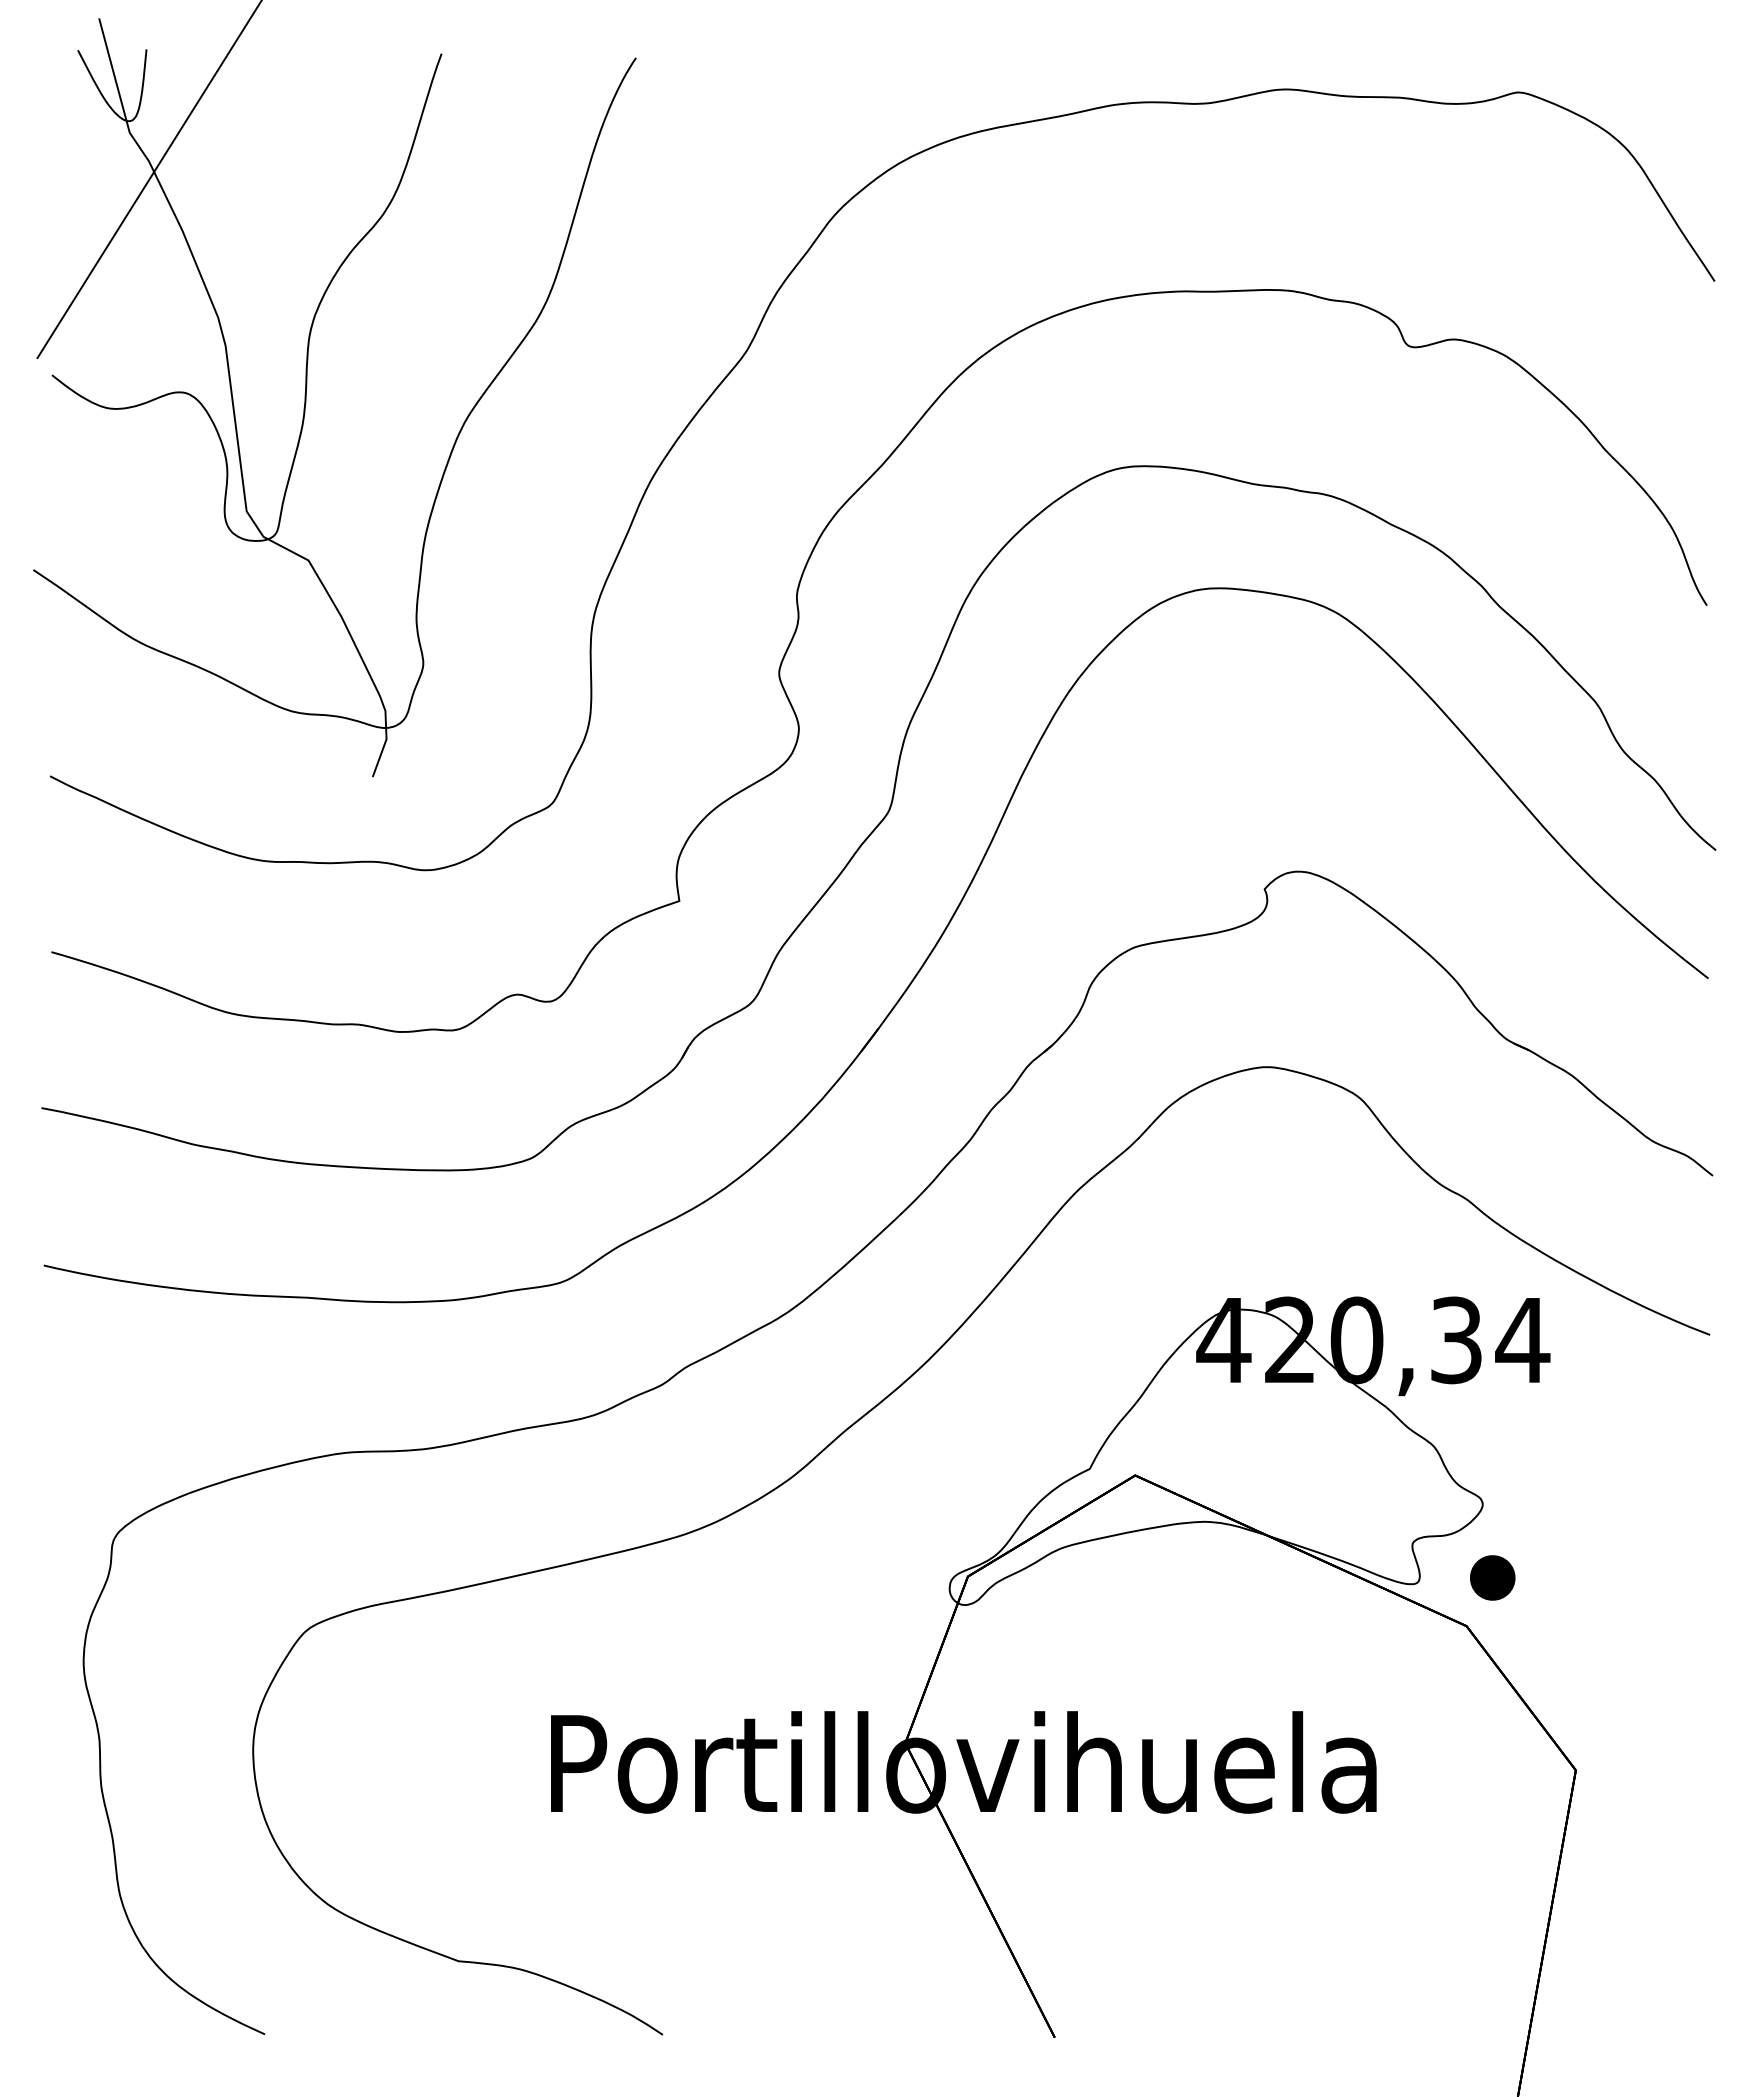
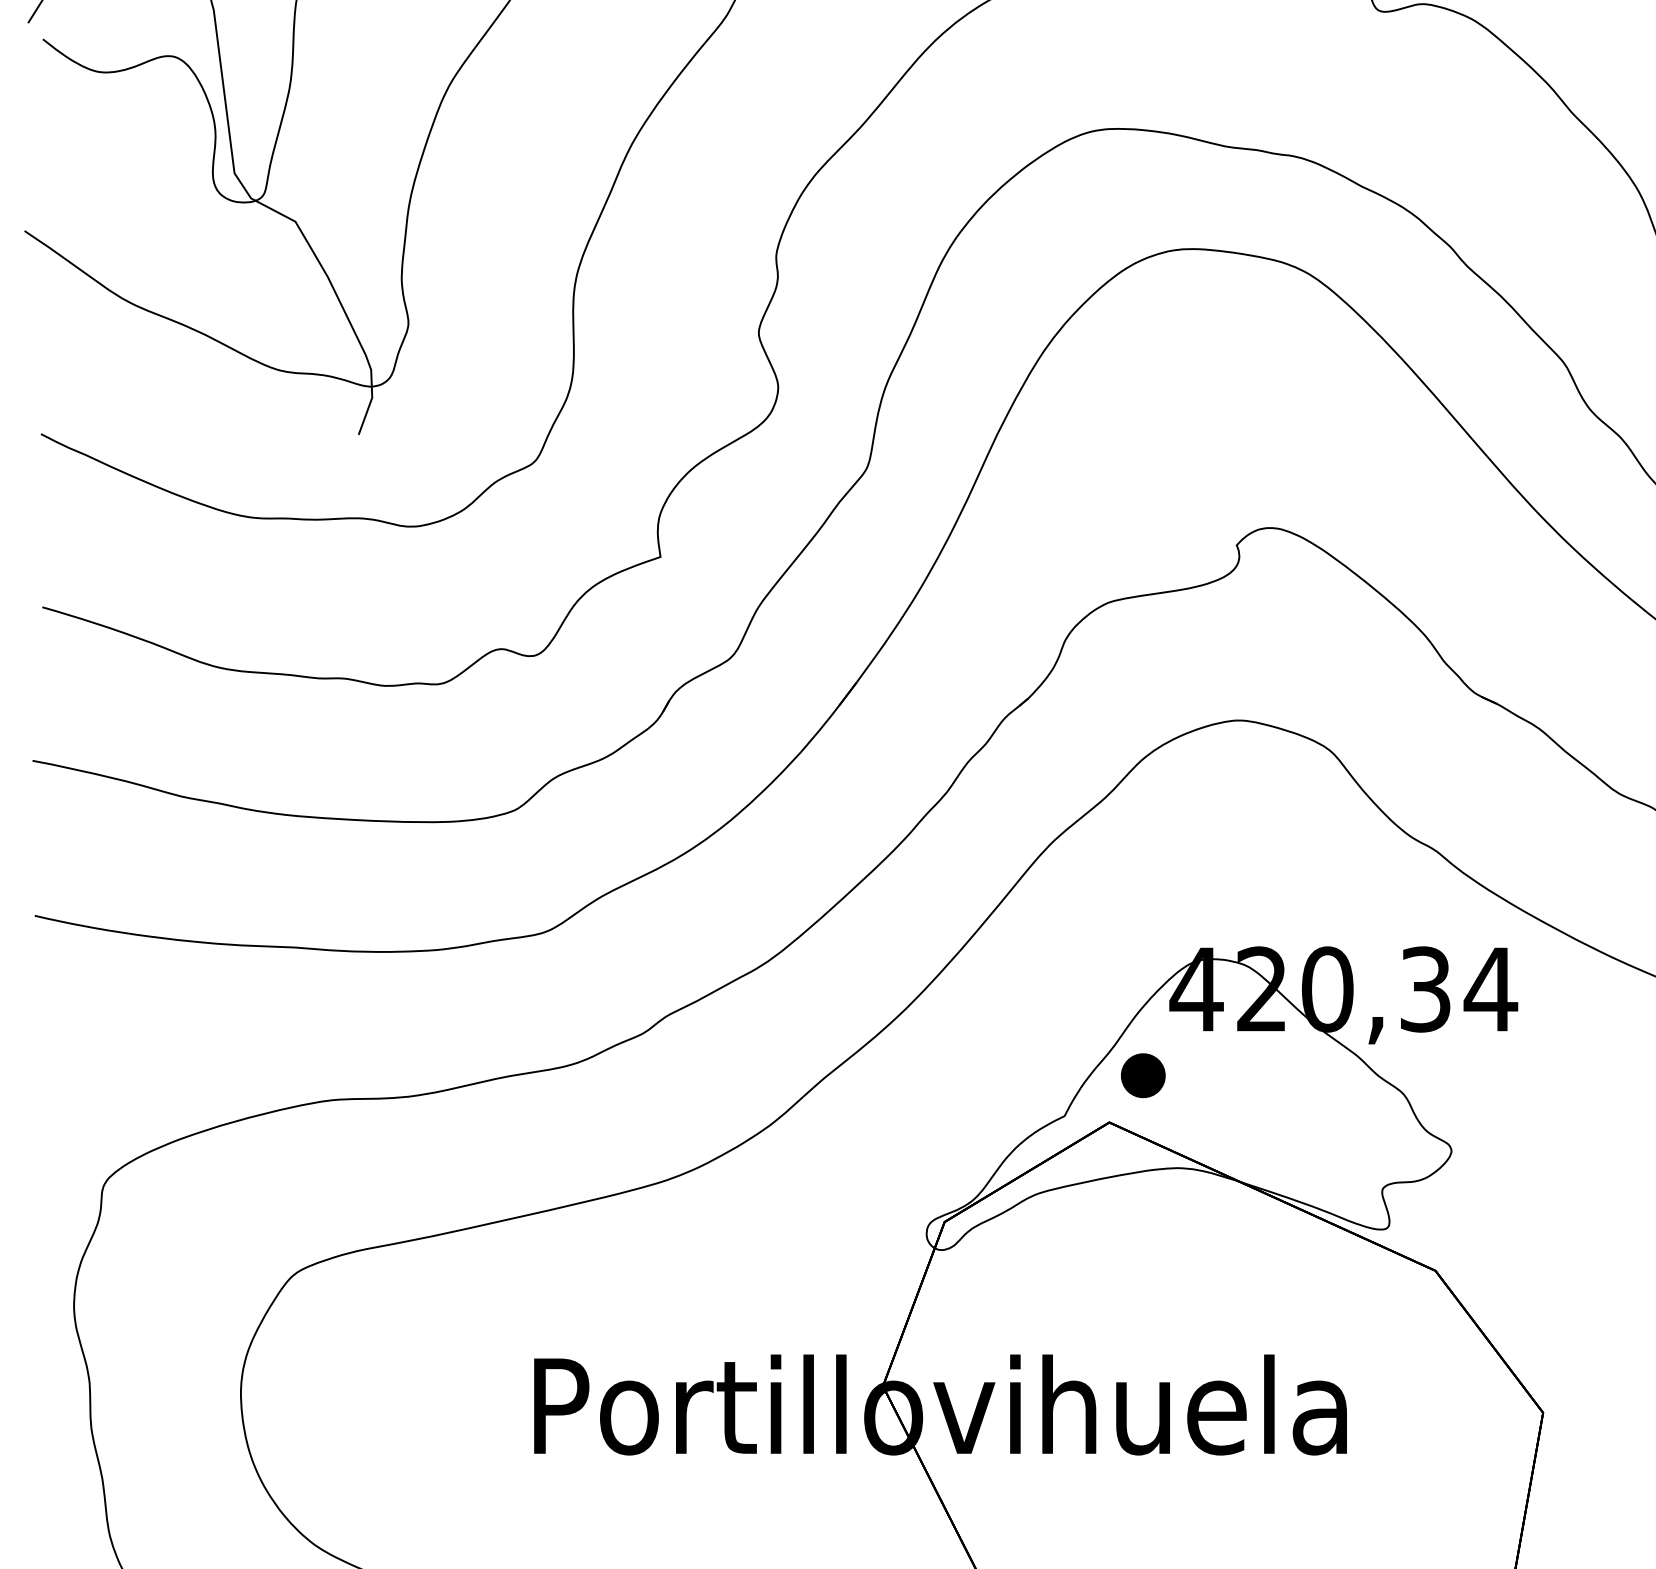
part: (1492, 1577) -> (1143, 1075), moved

